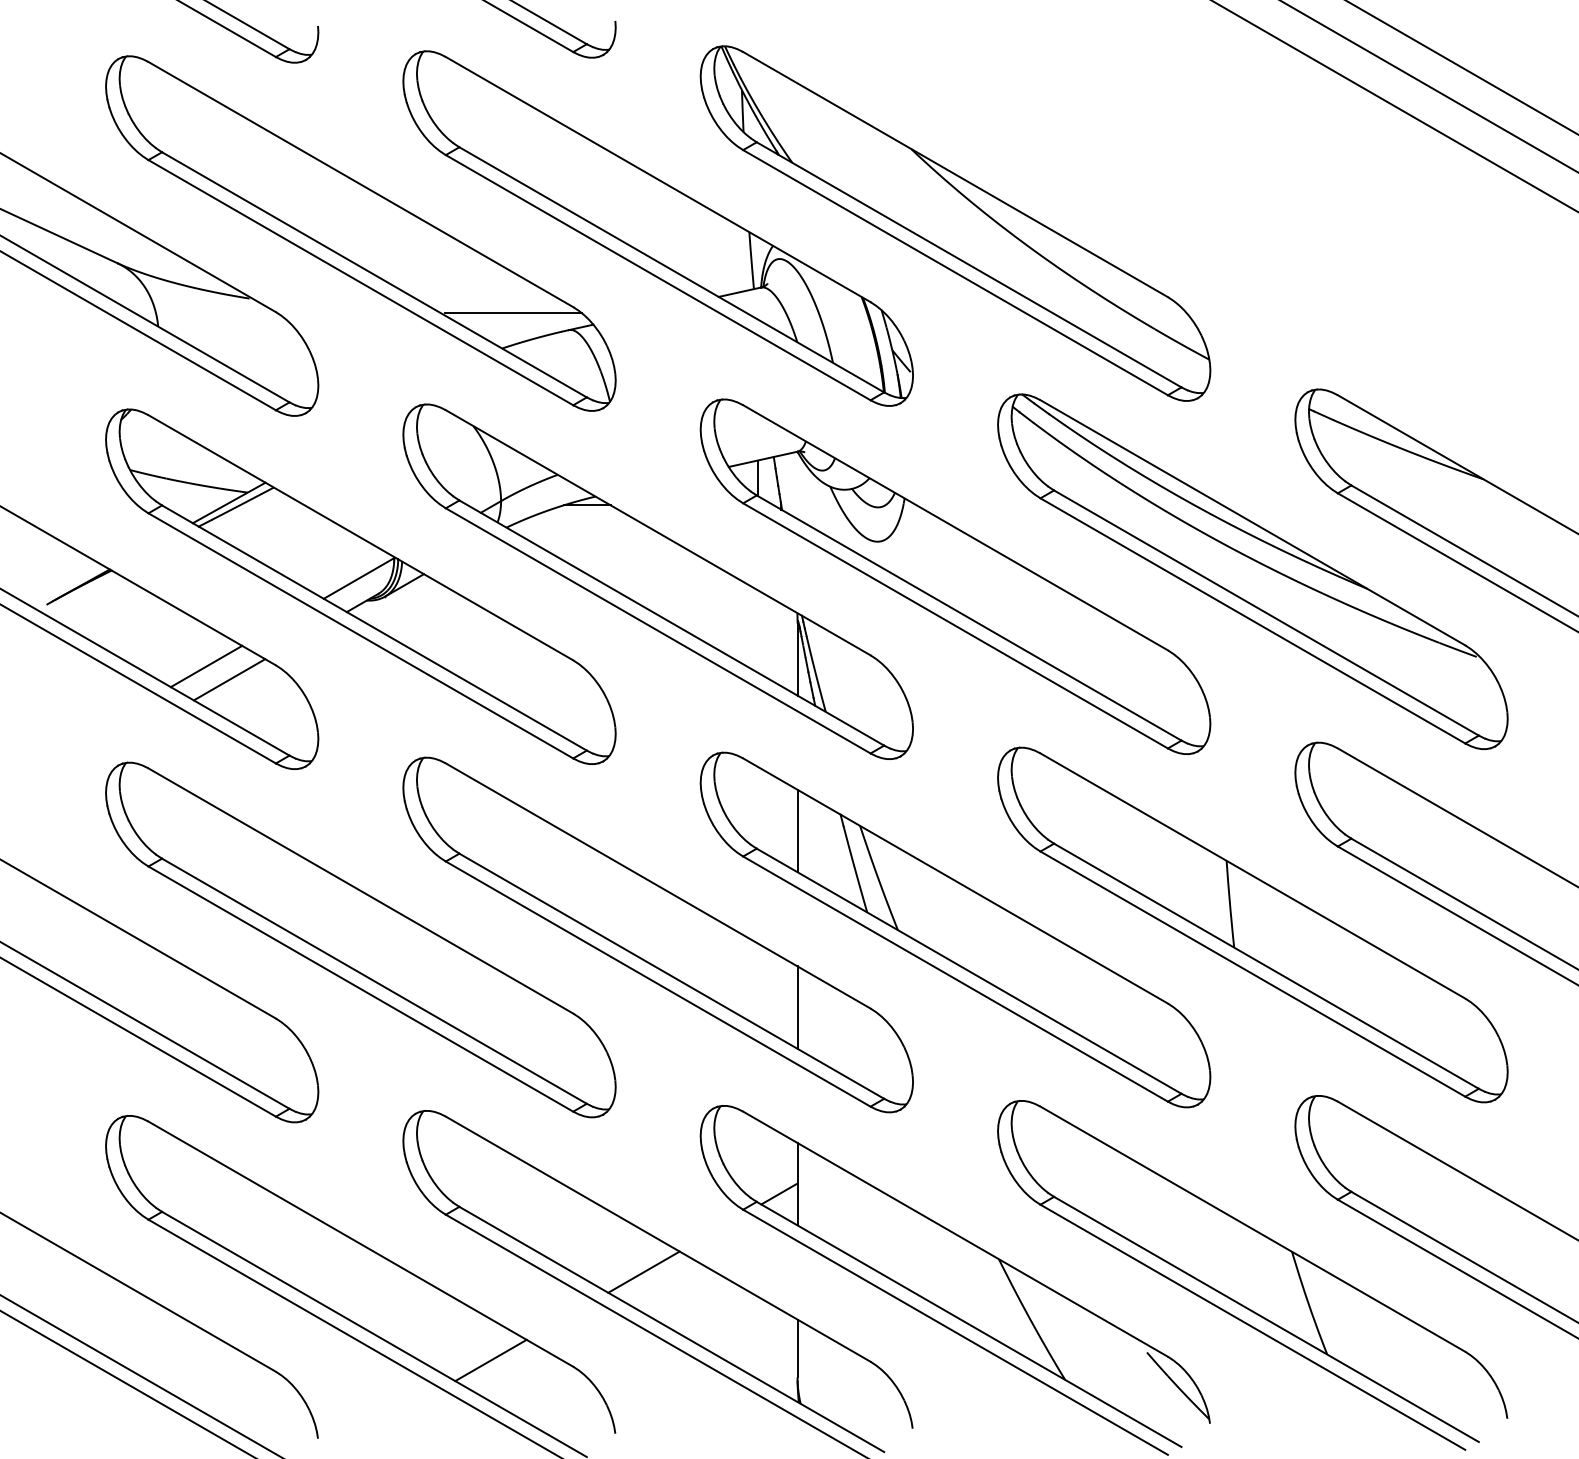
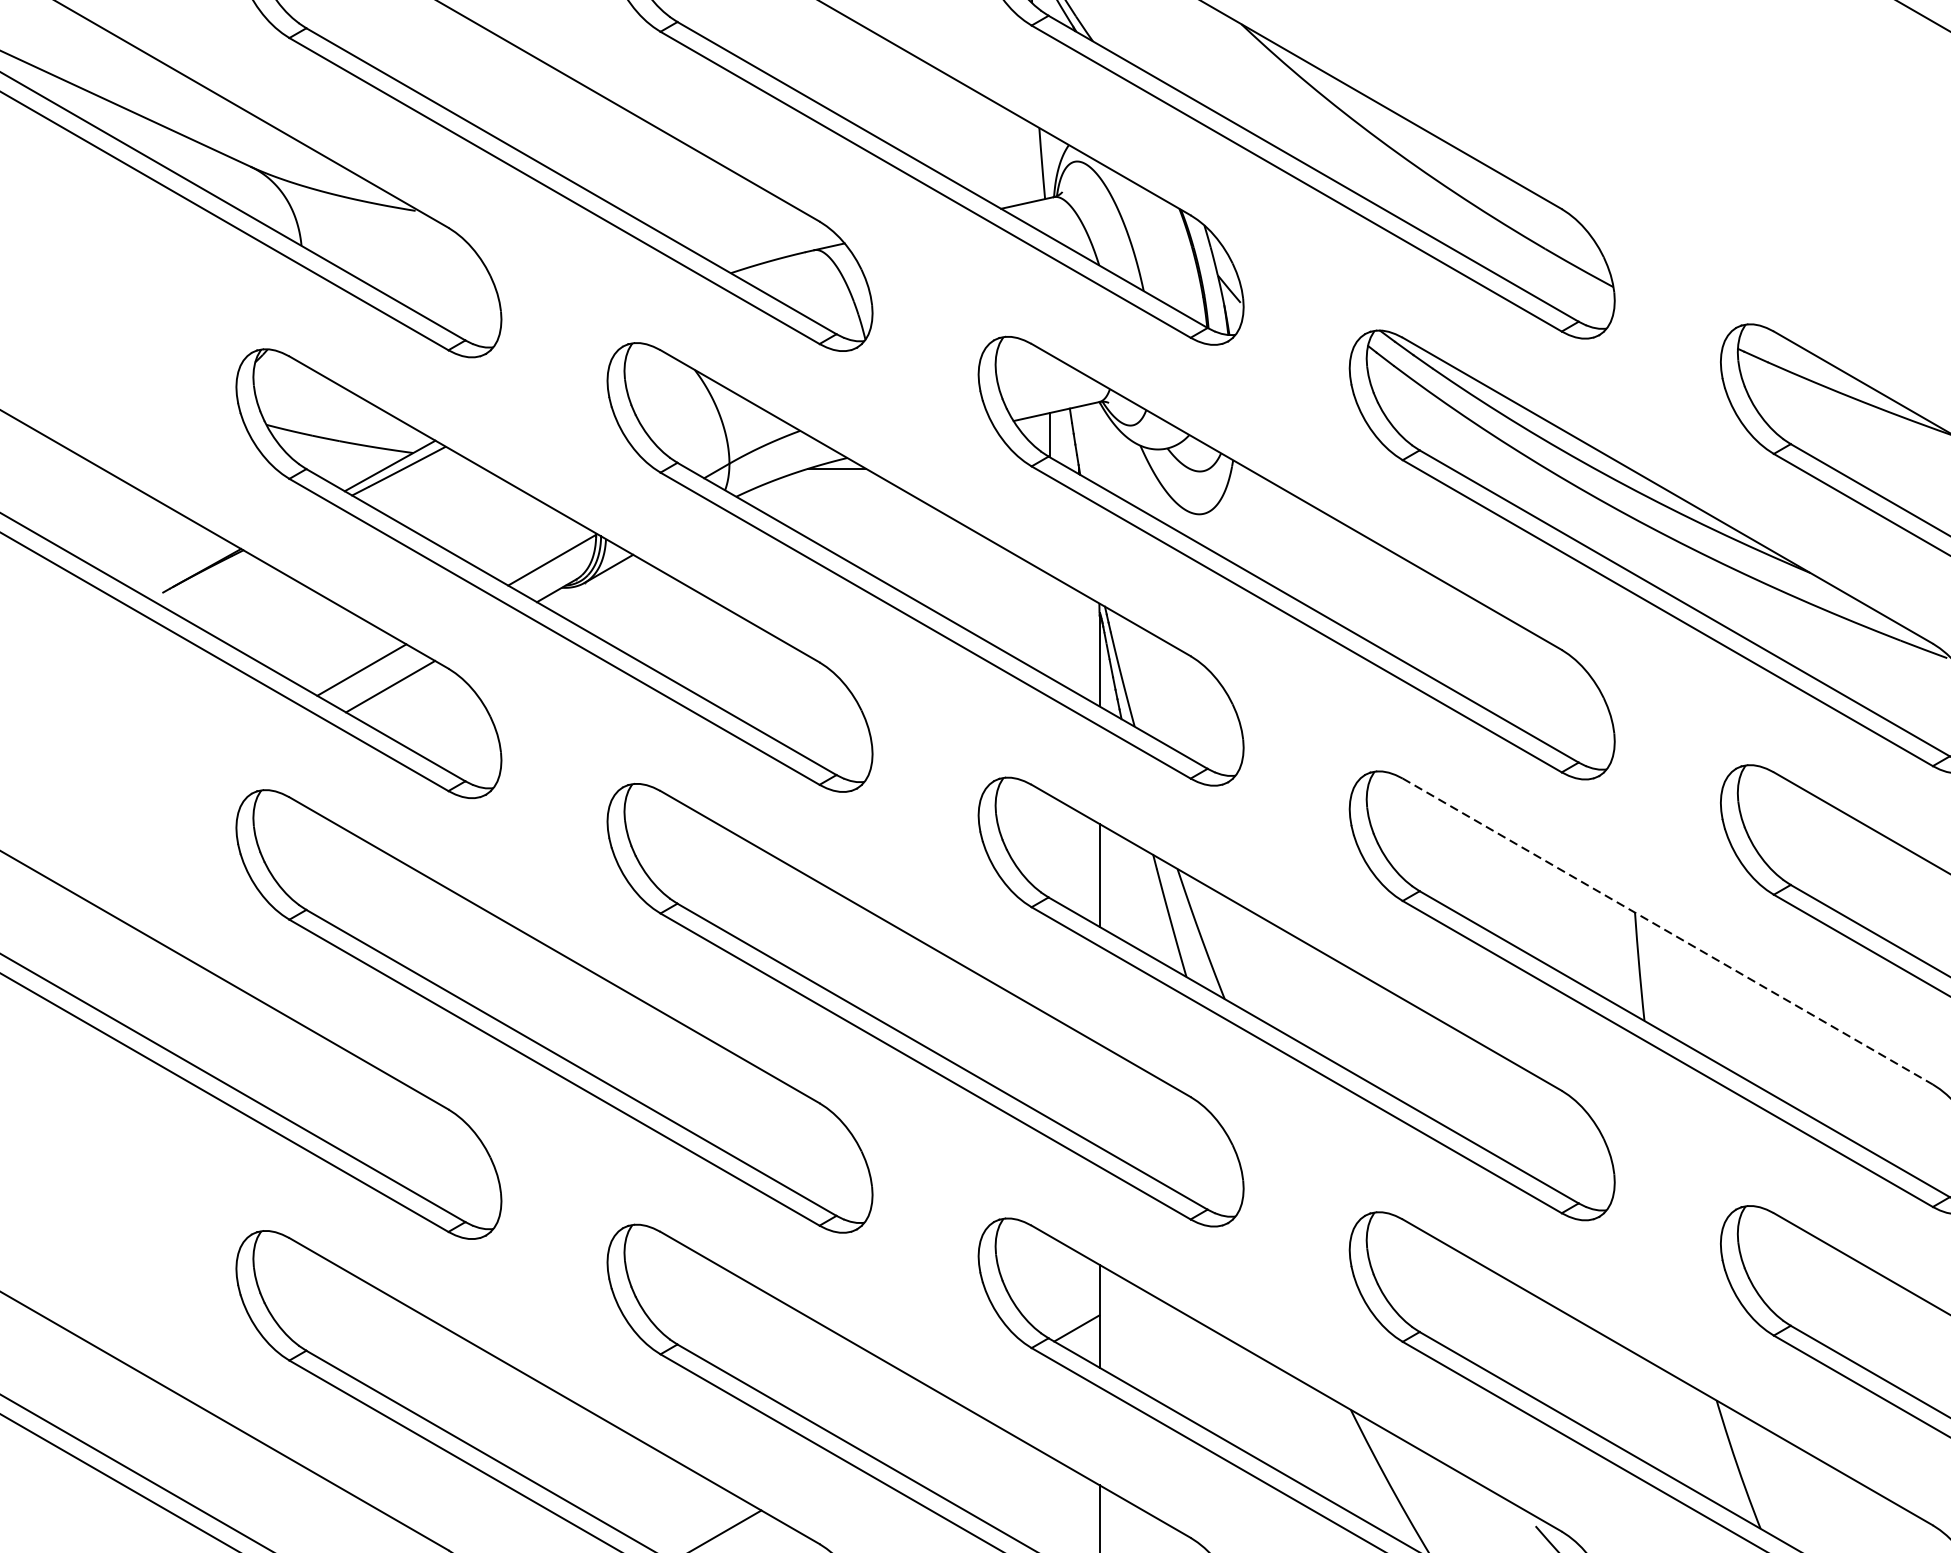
line: (512, 313) -> (743, 229), removed
line: (1253, 876) -> (1668, 932), solid -> dashed
line: (797, 1007) -> (1099, 1095), removed
line: (643, 1271) -> (907, 1425), removed

